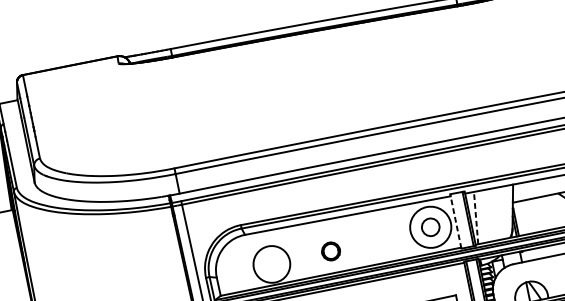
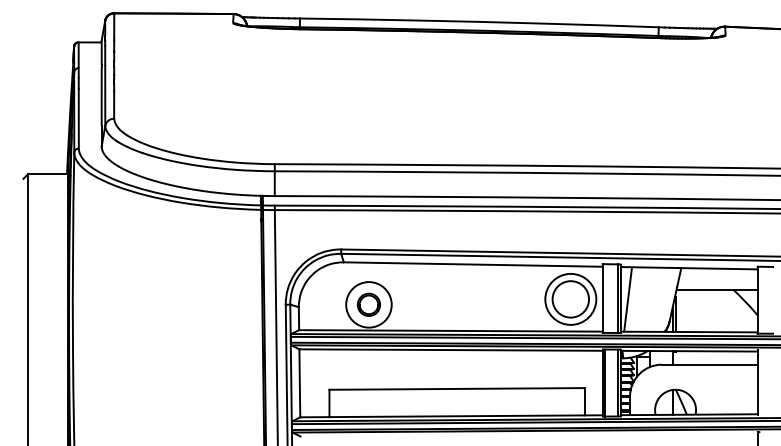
line: (476, 218) -> (628, 299), dashed -> solid
line: (455, 221) -> (602, 298), dashed -> solid
circle: (430, 227) -> (570, 299), size x1.67
part: (330, 251) -> (368, 304), moved

